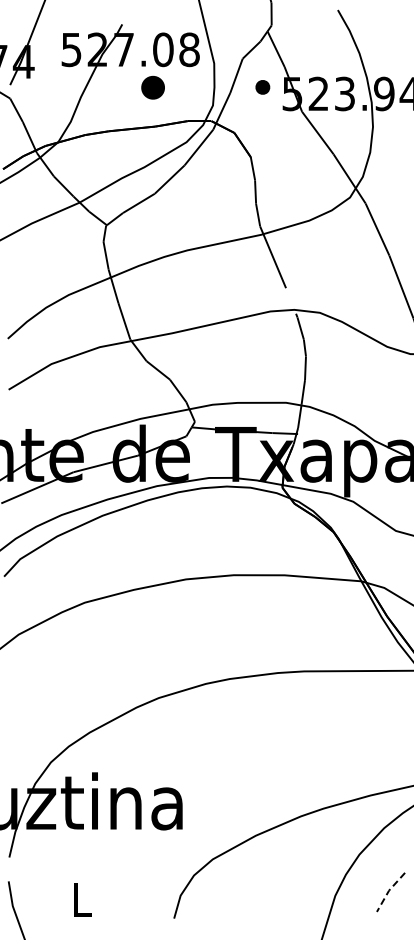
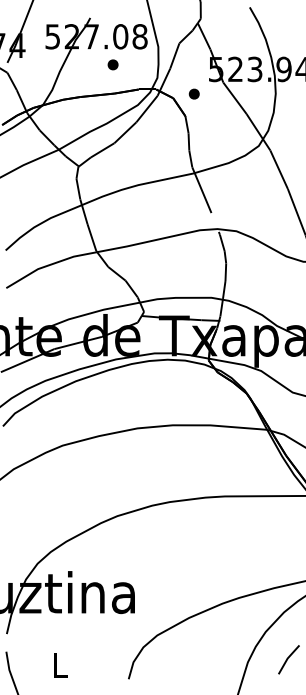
part: (152, 87) -> (112, 64), size x0.62
part: (262, 87) -> (194, 94), moved
line: (389, 890) -> (287, 658), dashed -> solid

